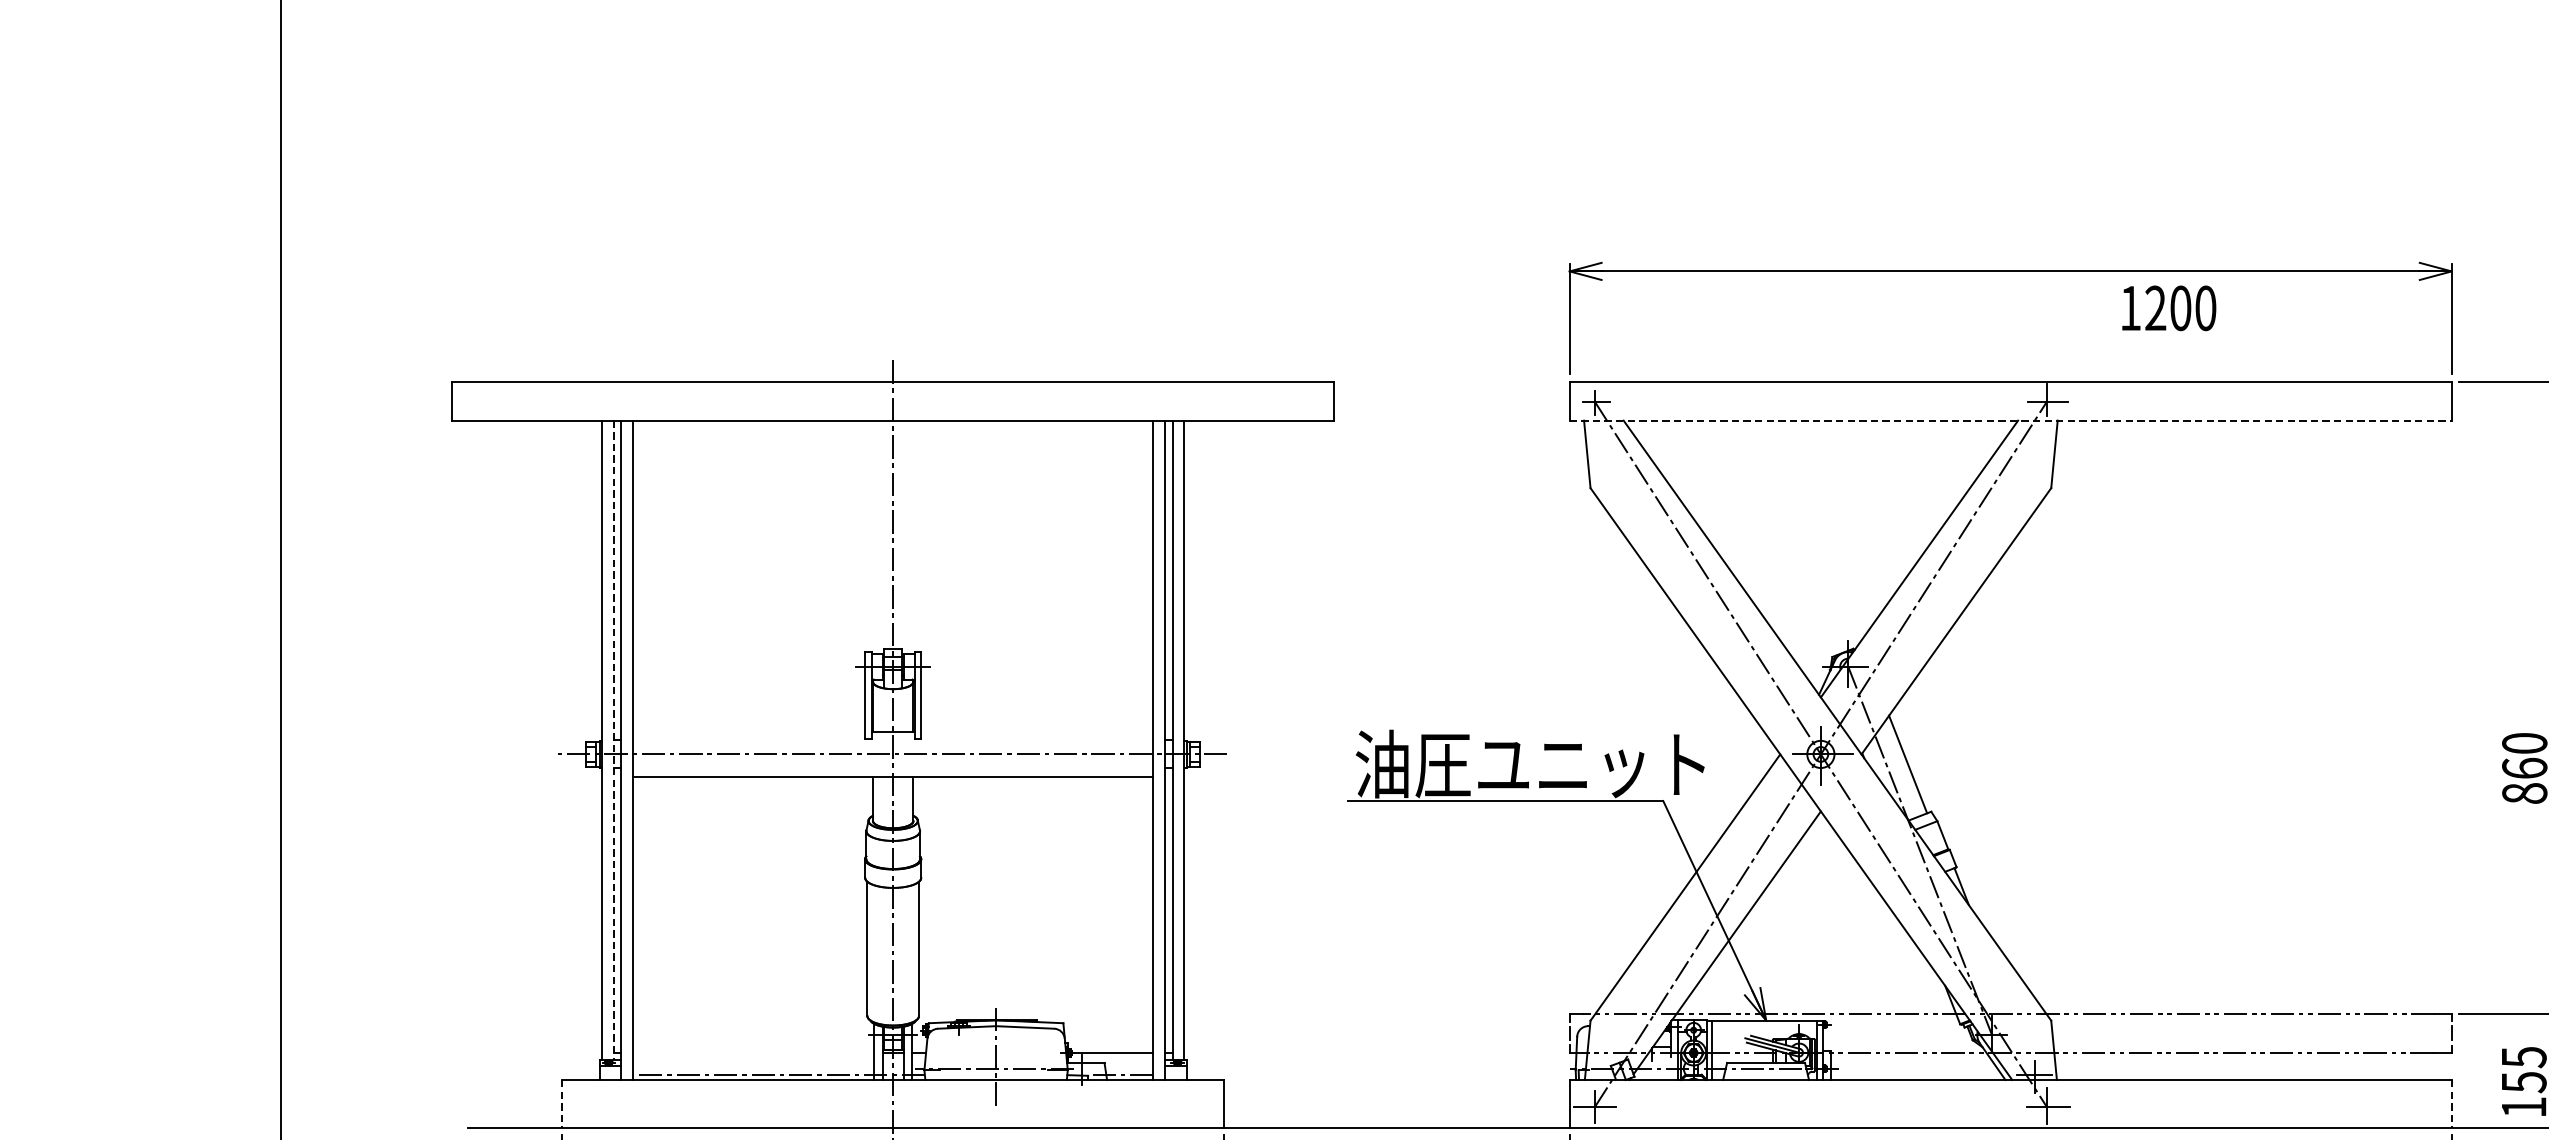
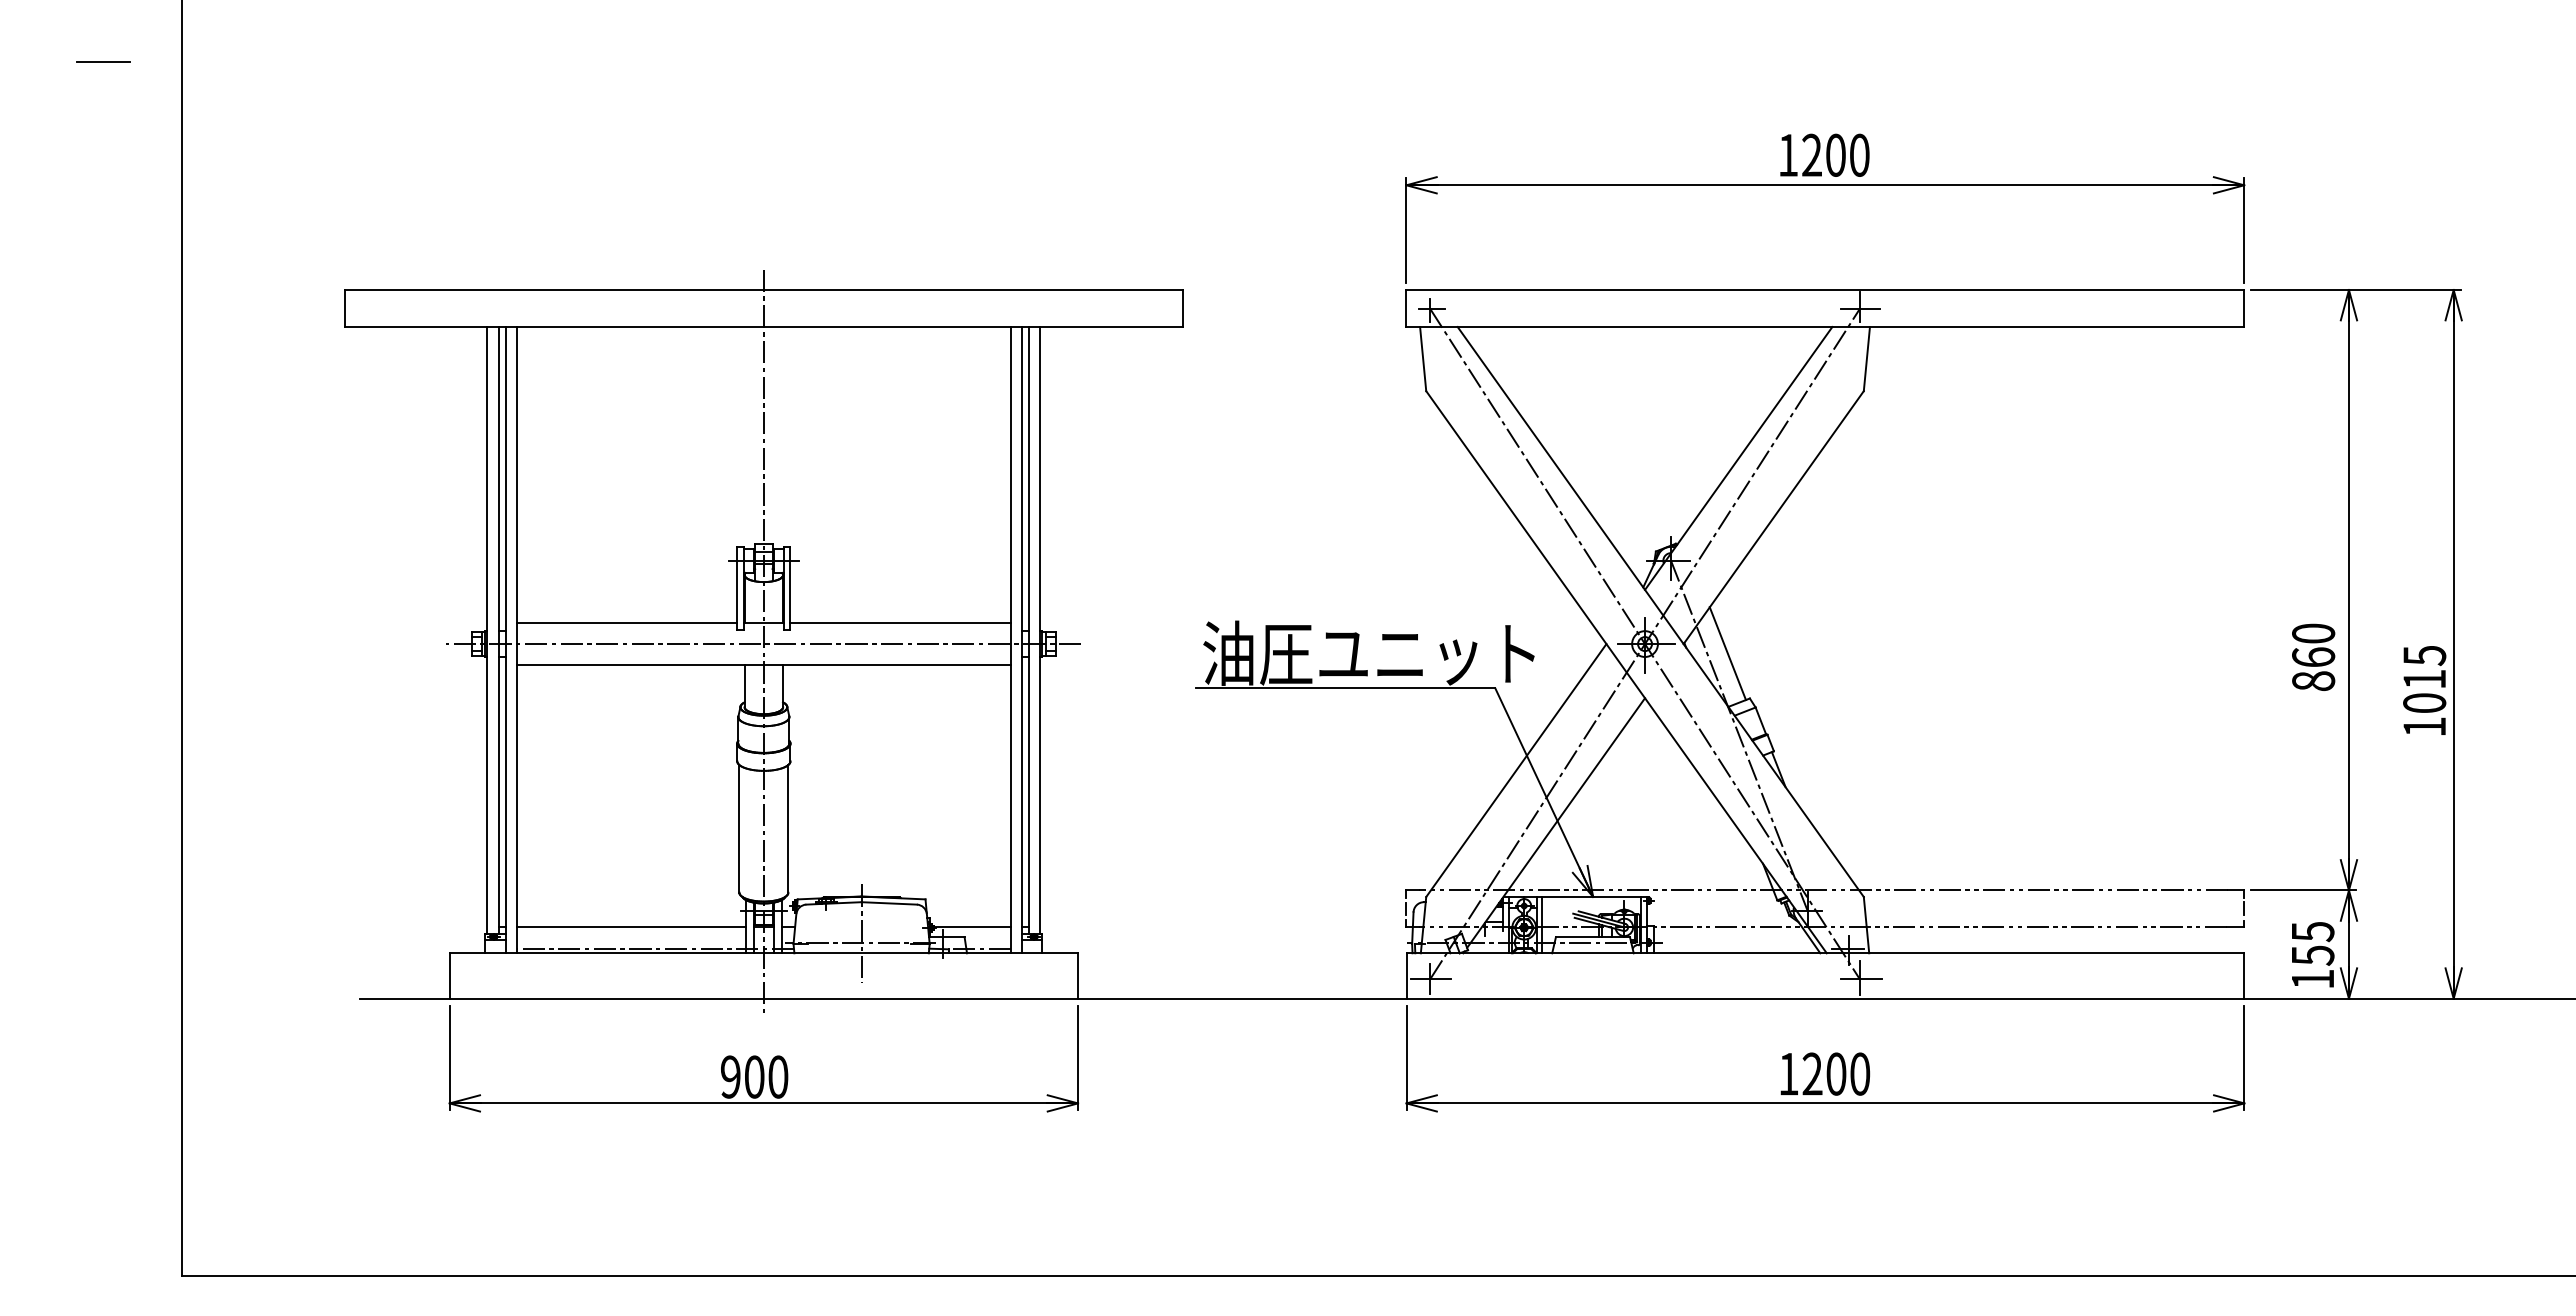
line: (197, 141) -> (103, 61), added
text: (2168, 307) -> (1824, 154), moved
line: (2010, 421) -> (1825, 327), dashed -> solid
line: (748, 731) -> (626, 622), added
line: (1037, 731) -> (900, 622), added
line: (613, 740) -> (498, 630), dashed -> solid
line: (752, 1052) -> (630, 927), added
line: (562, 1103) -> (449, 975), dashed -> solid
line: (2452, 1103) -> (2244, 975), dashed -> solid

